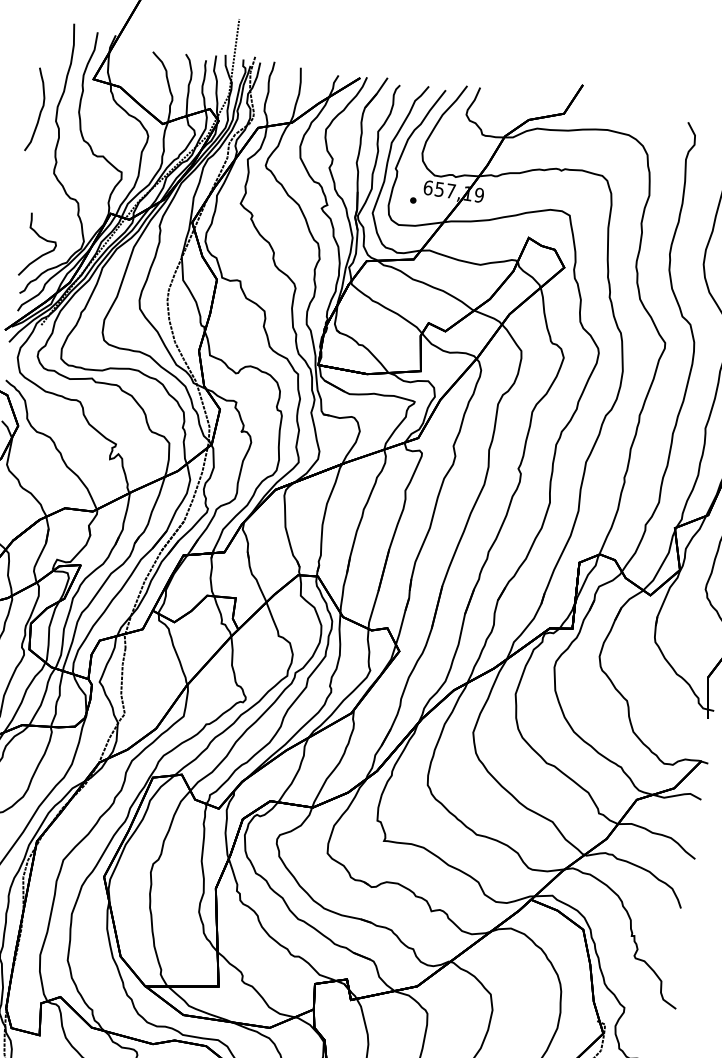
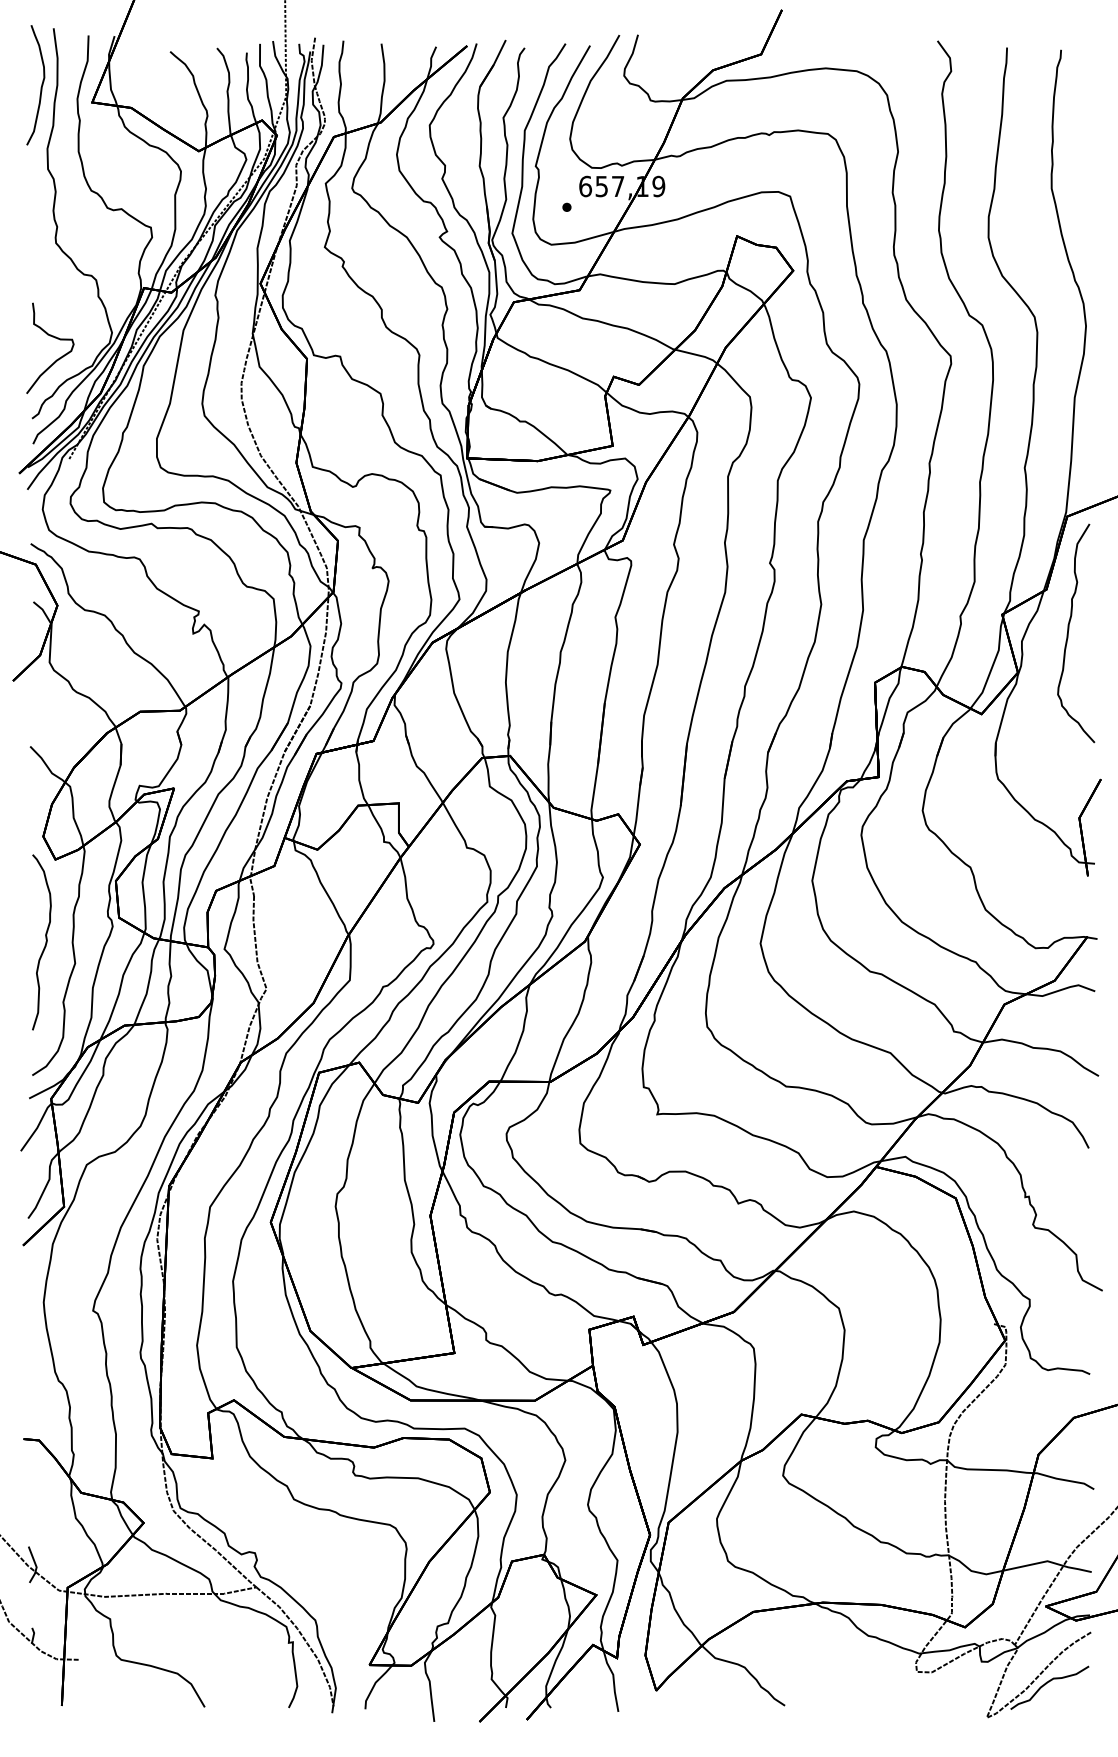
curve: (39, 112) -> (40, 87), moved

